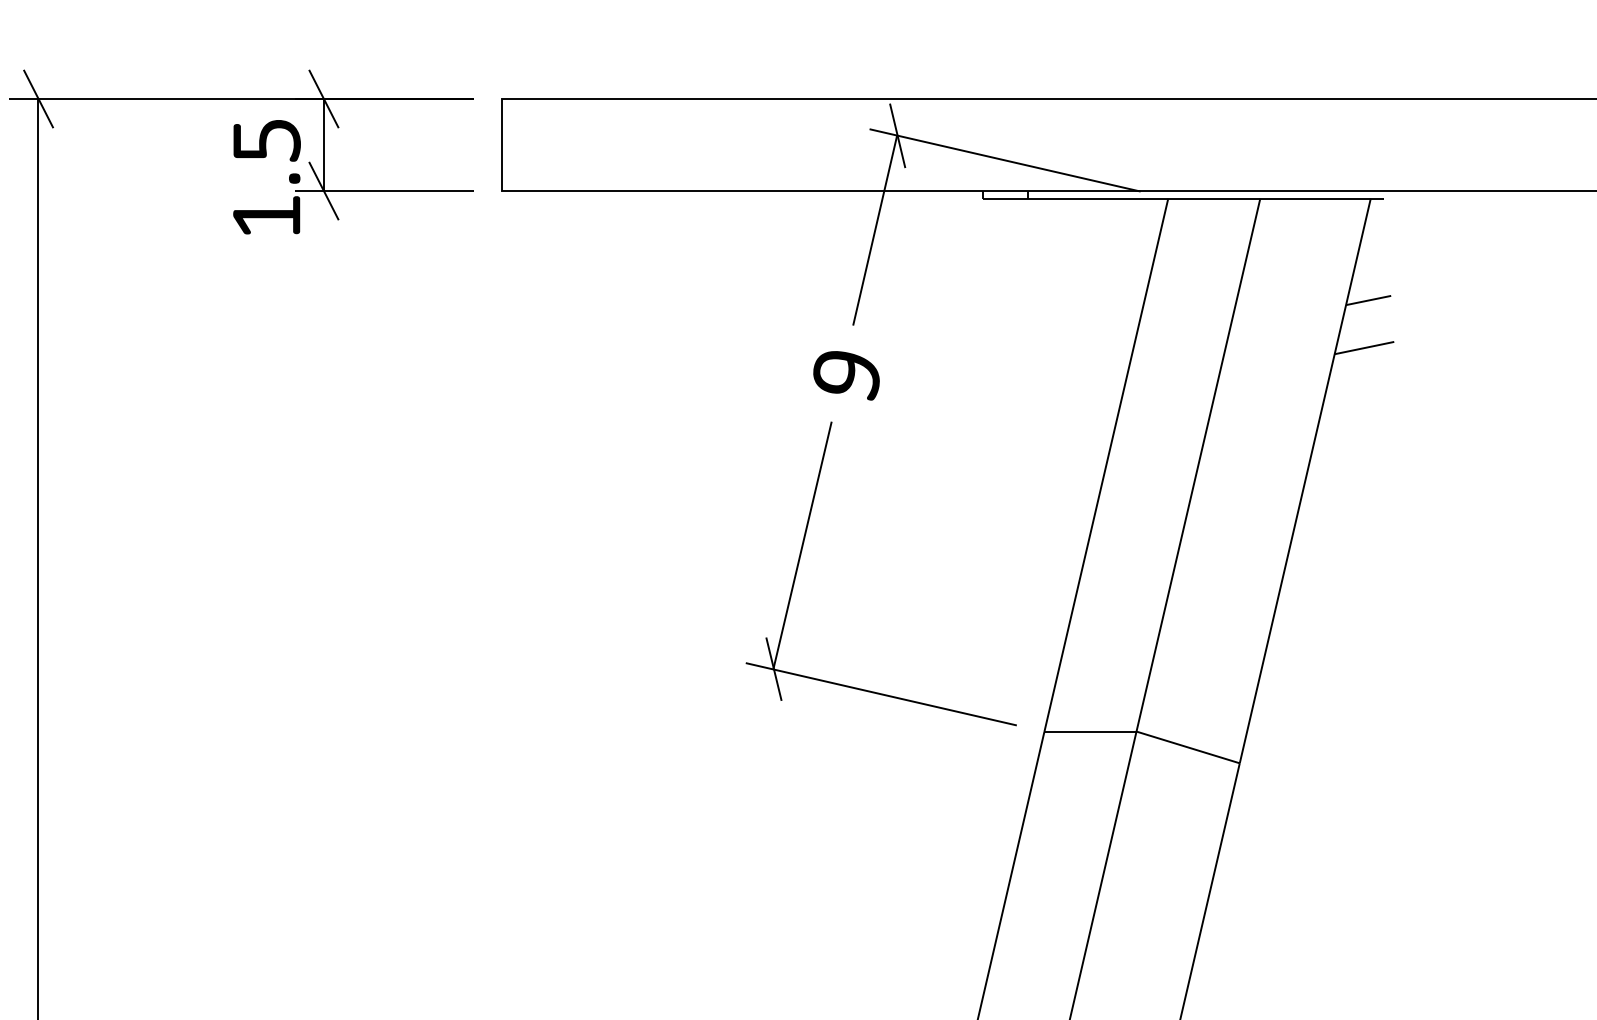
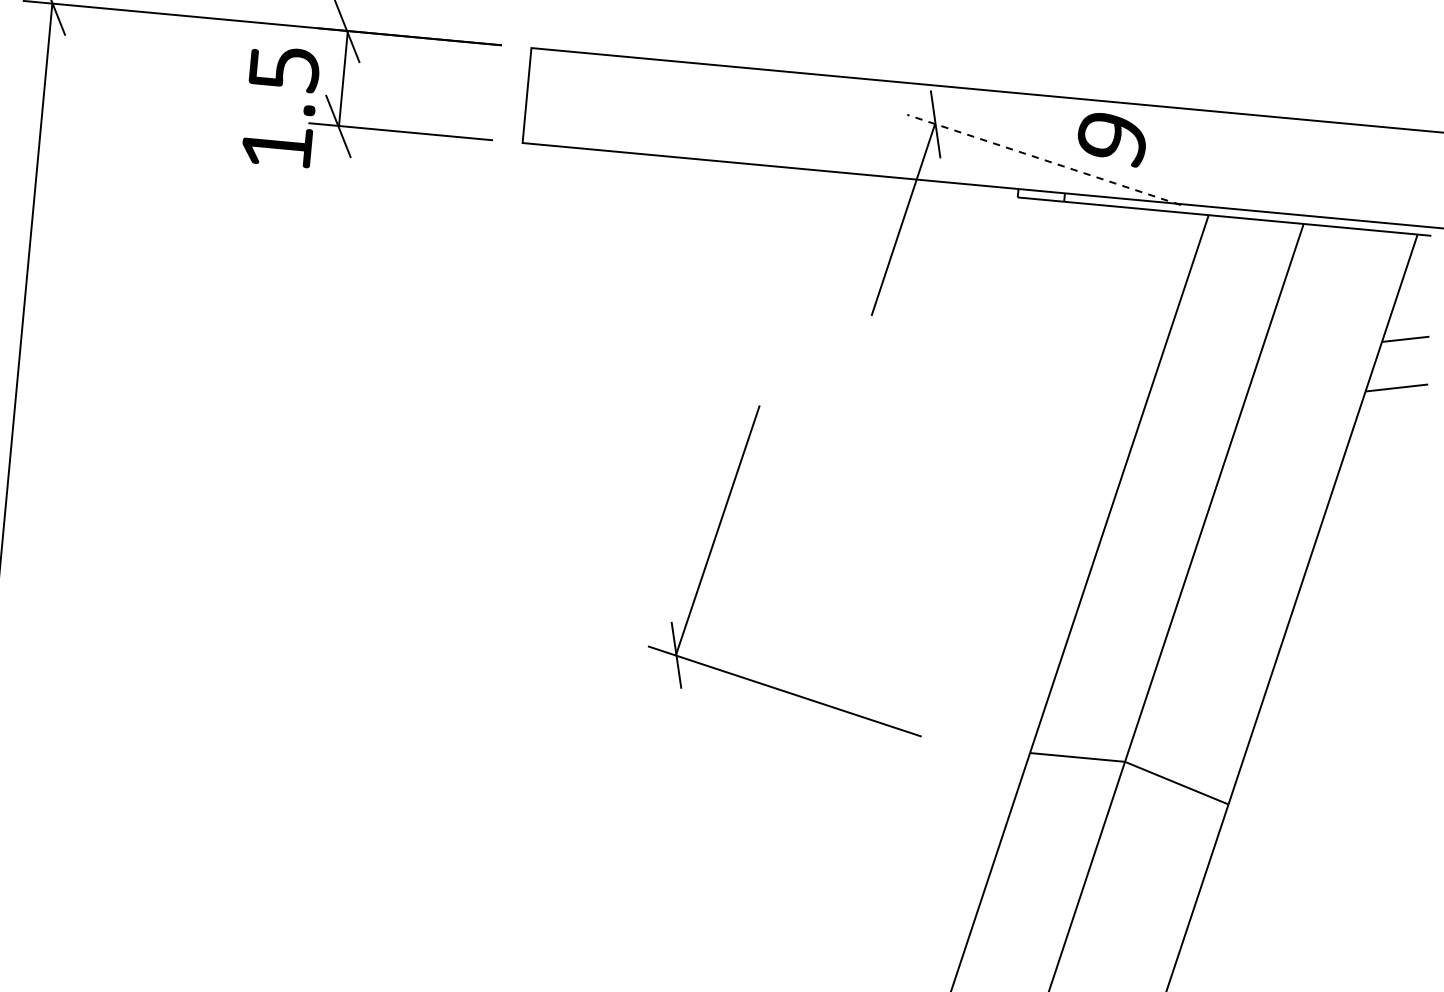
line: (1004, 160) -> (1043, 160), solid -> dashed
part: (846, 375) -> (1111, 139), moved
part: (801, 555) -> (715, 540), moved

